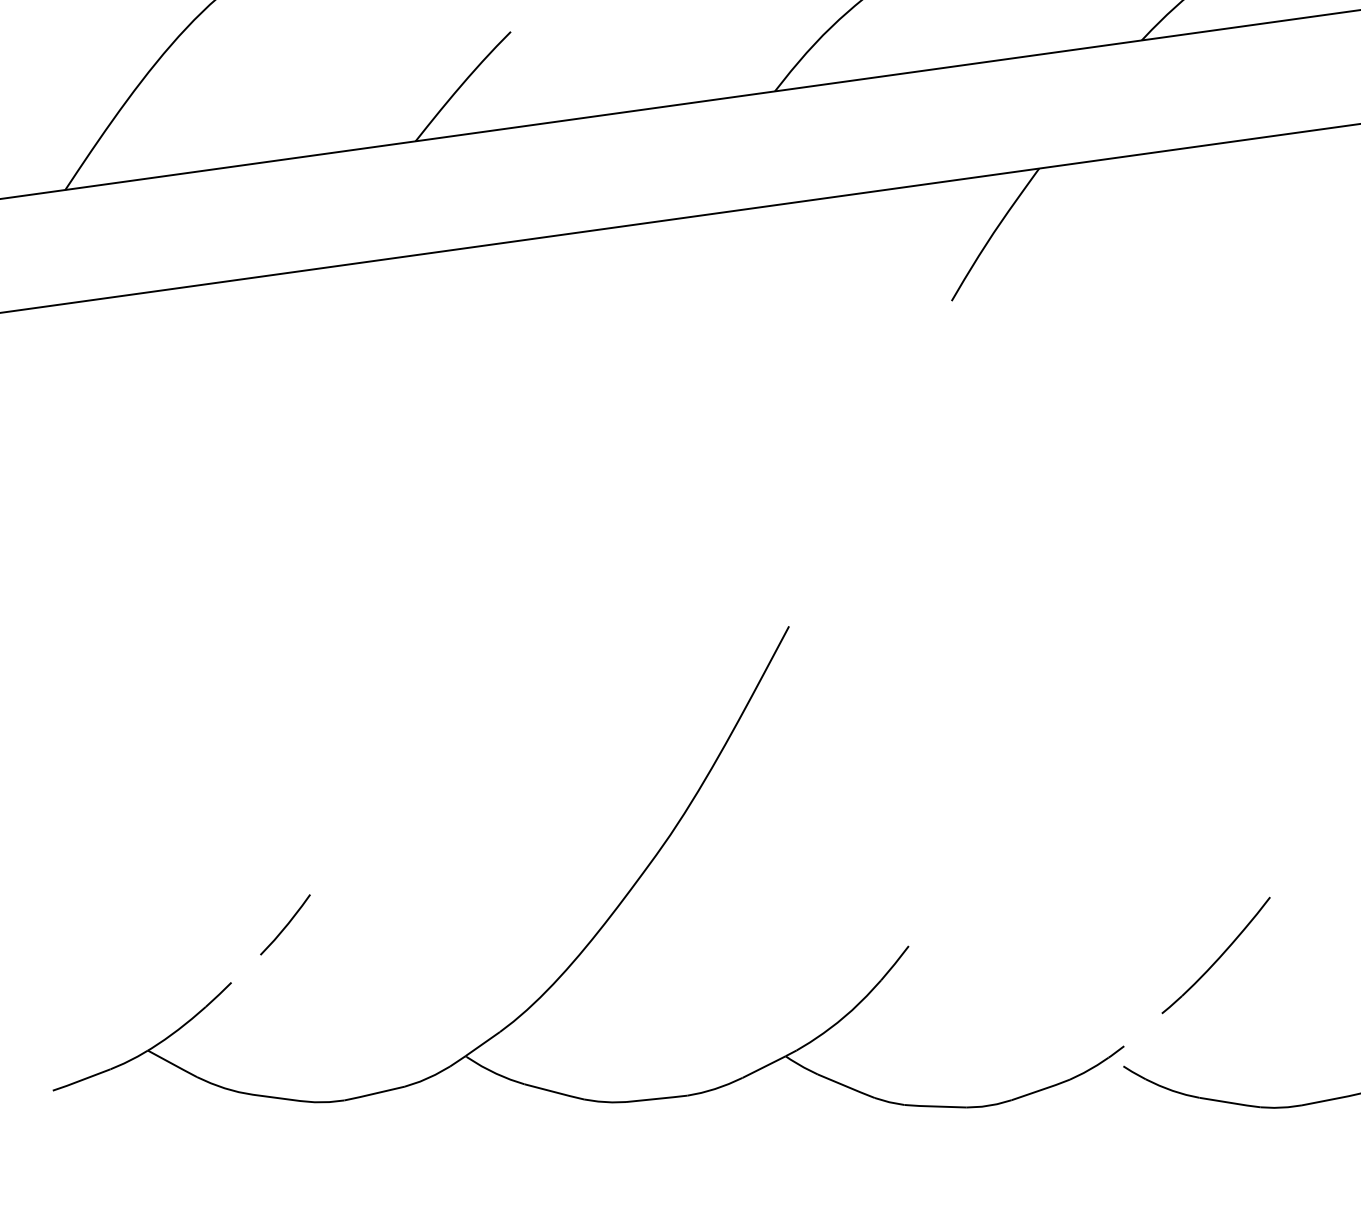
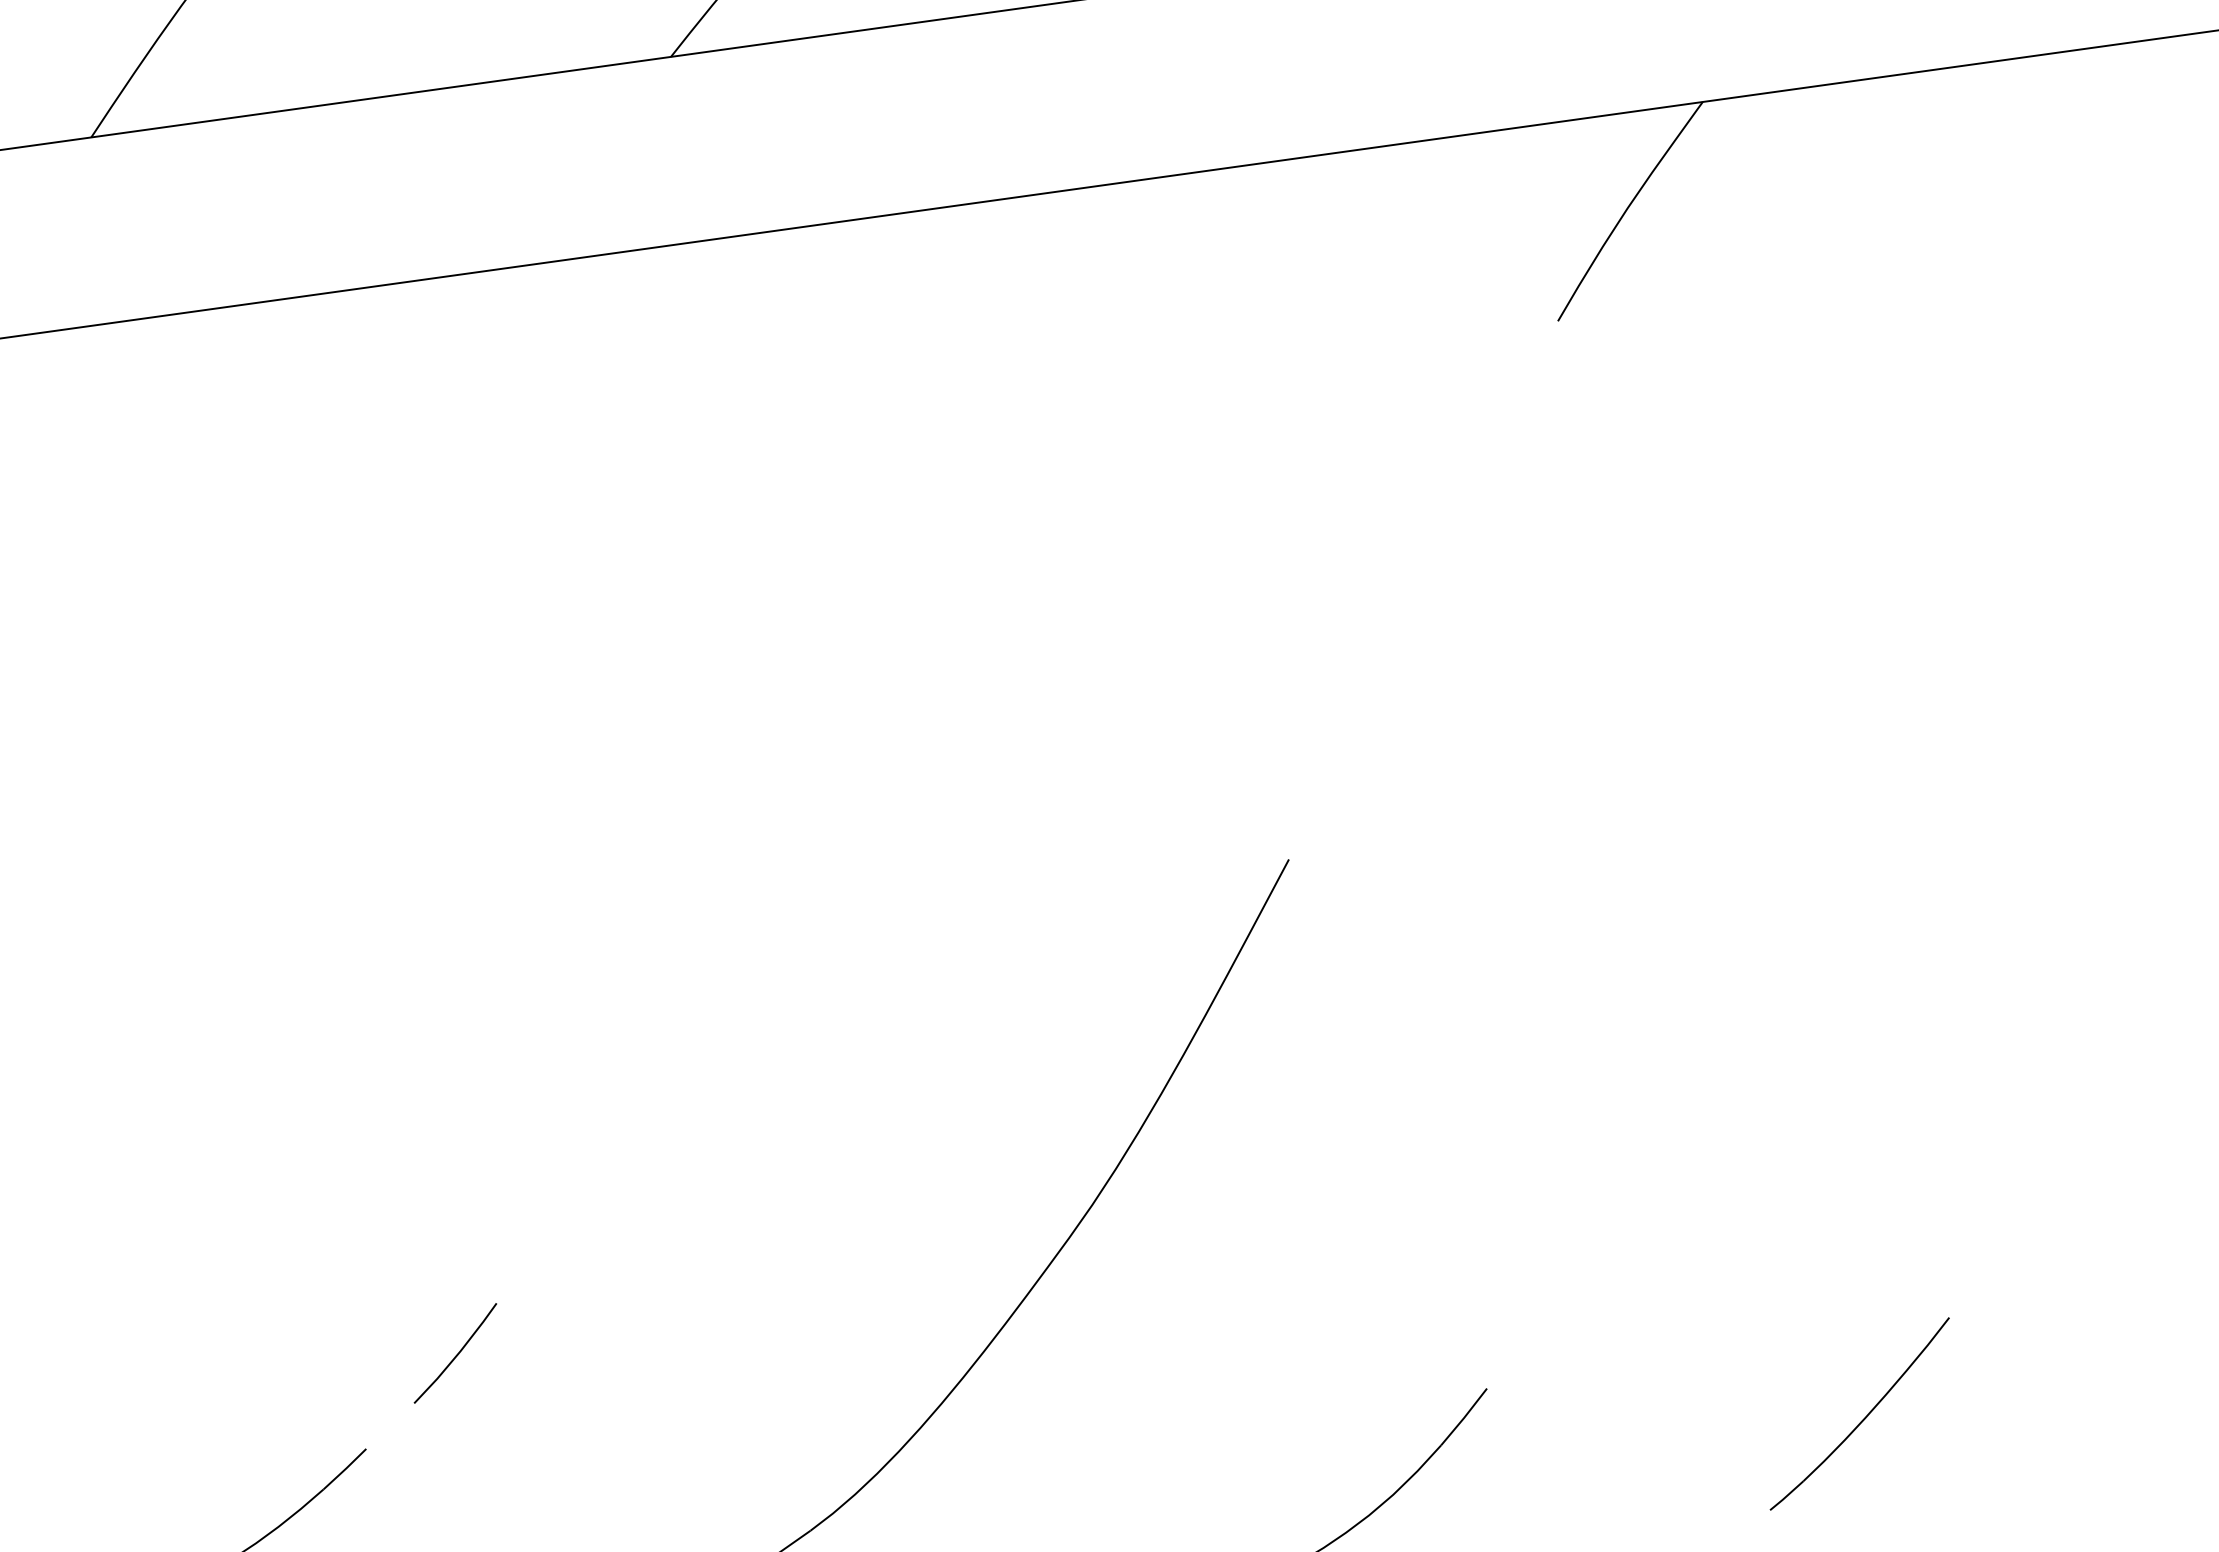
part: (1215, 955) -> (1858, 1414), moved

